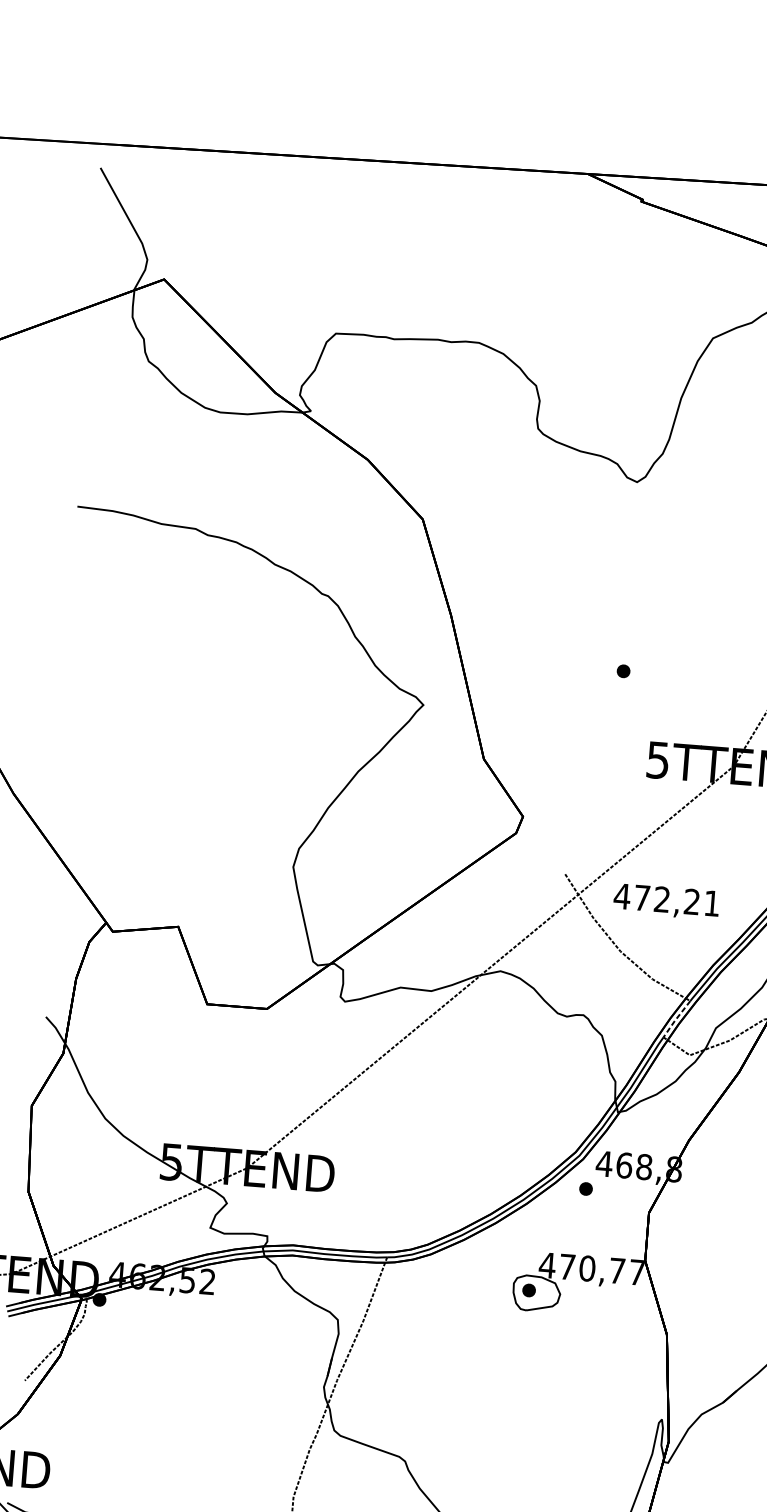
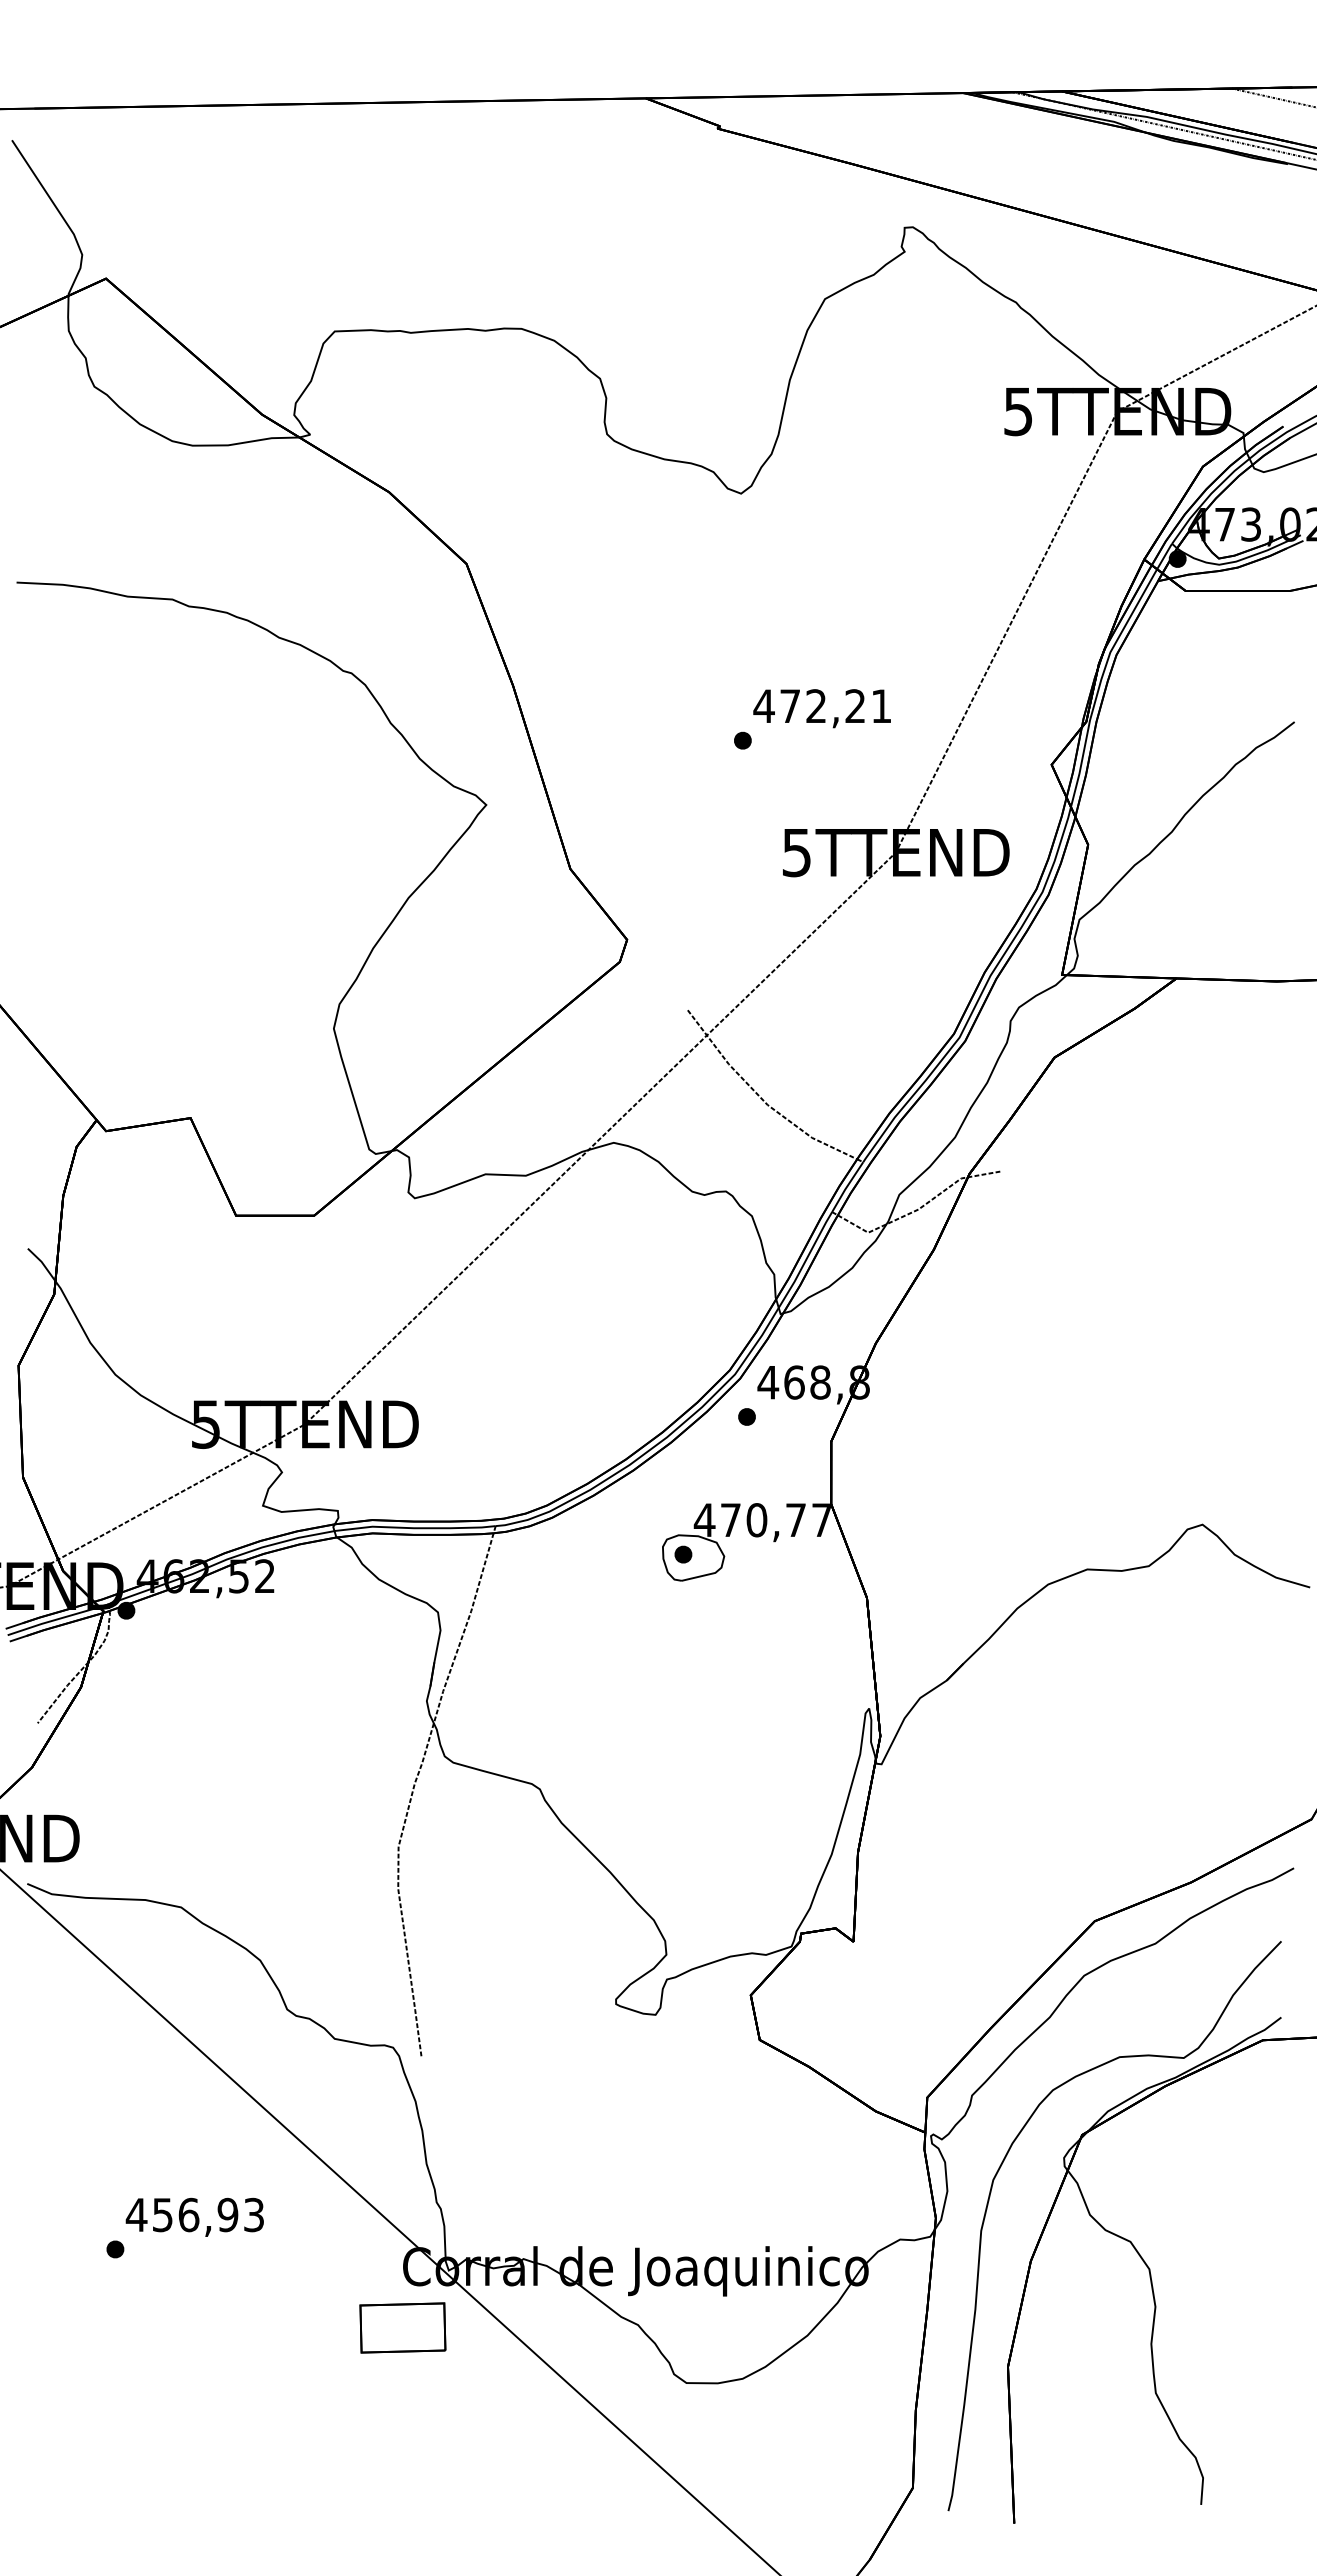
text: (666, 901) -> (821, 708), moved
line: (675, 1019) -> (846, 1187), dashed -> solid

